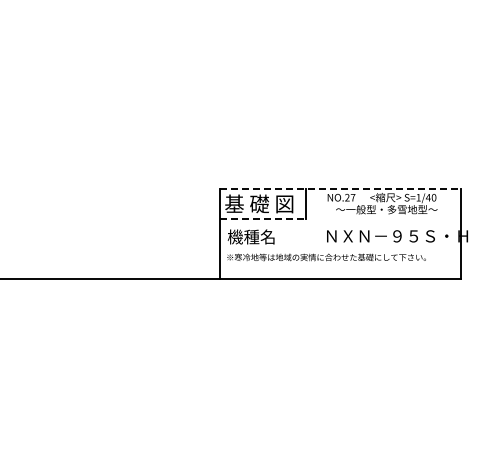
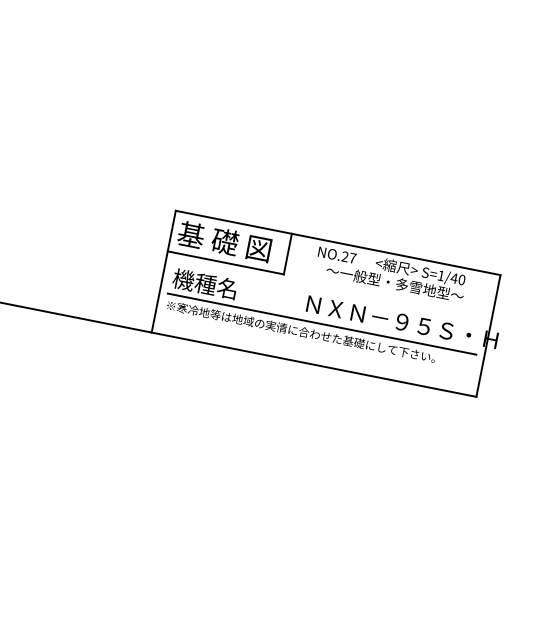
line: (340, 188) -> (338, 242), dashed -> solid
line: (263, 218) -> (226, 262), dashed -> solid
line: (340, 249) -> (322, 324), added

